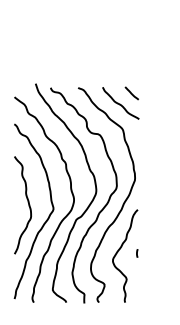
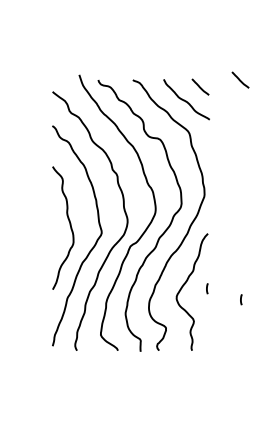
line: (163, 87) -> (240, 79), added
curve: (164, 261) -> (241, 299), added

